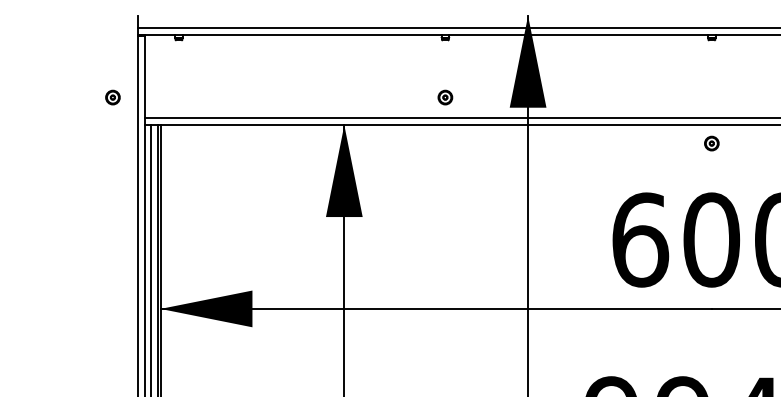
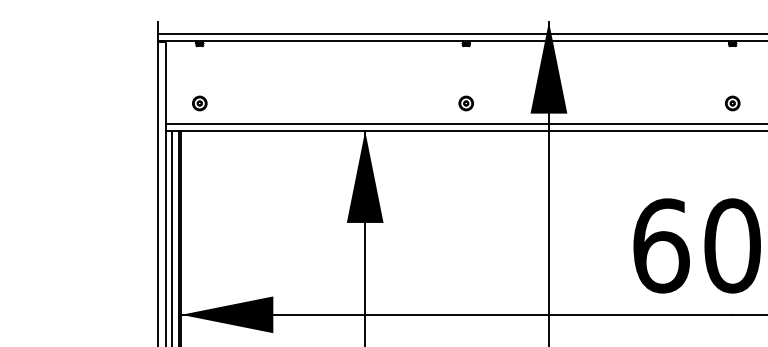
part: (112, 97) -> (199, 103), moved
part: (711, 143) -> (732, 103), moved

